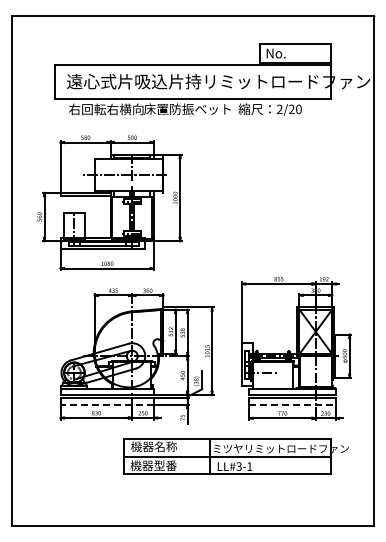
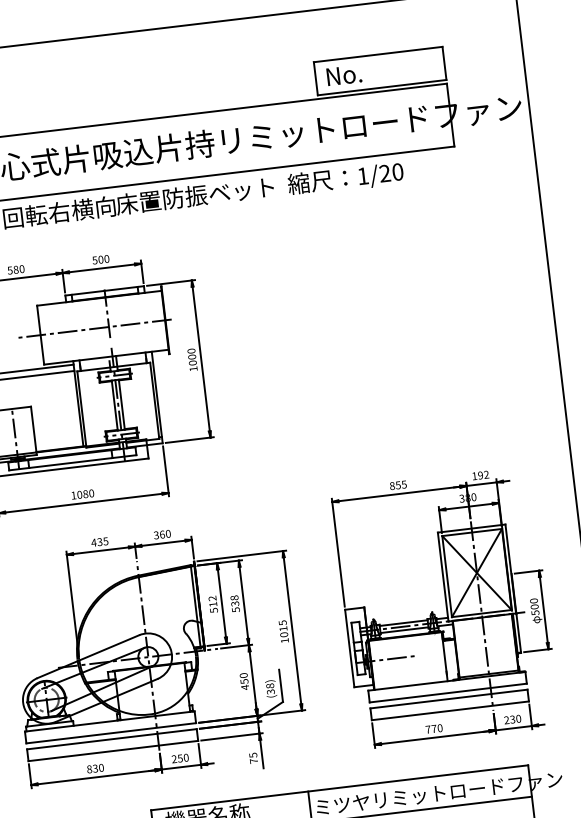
text: (279, 108) -> (362, 174), 2/20 -> 1/20
line: (107, 404) -> (113, 750), dashed -> solid
line: (293, 404) -> (452, 710), dashed -> solid

